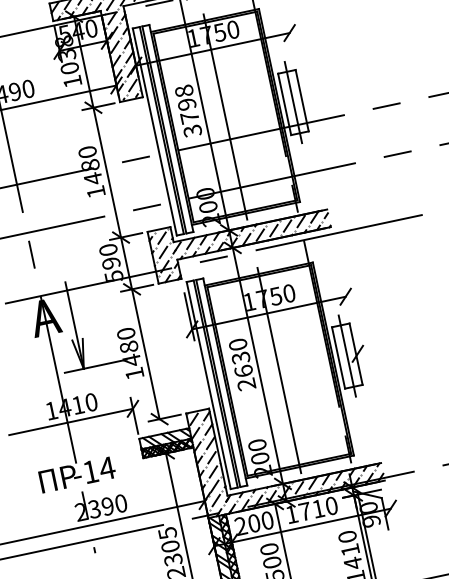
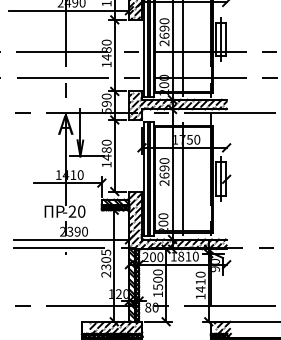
text: (188, 111) -> (164, 32), 3798 -> 2690
text: (240, 358) -> (164, 168), 2630 -> 2690
text: (97, 470) -> (76, 211), -14 -> -20
text: (305, 511) -> (181, 256), 1710 -> 1810

